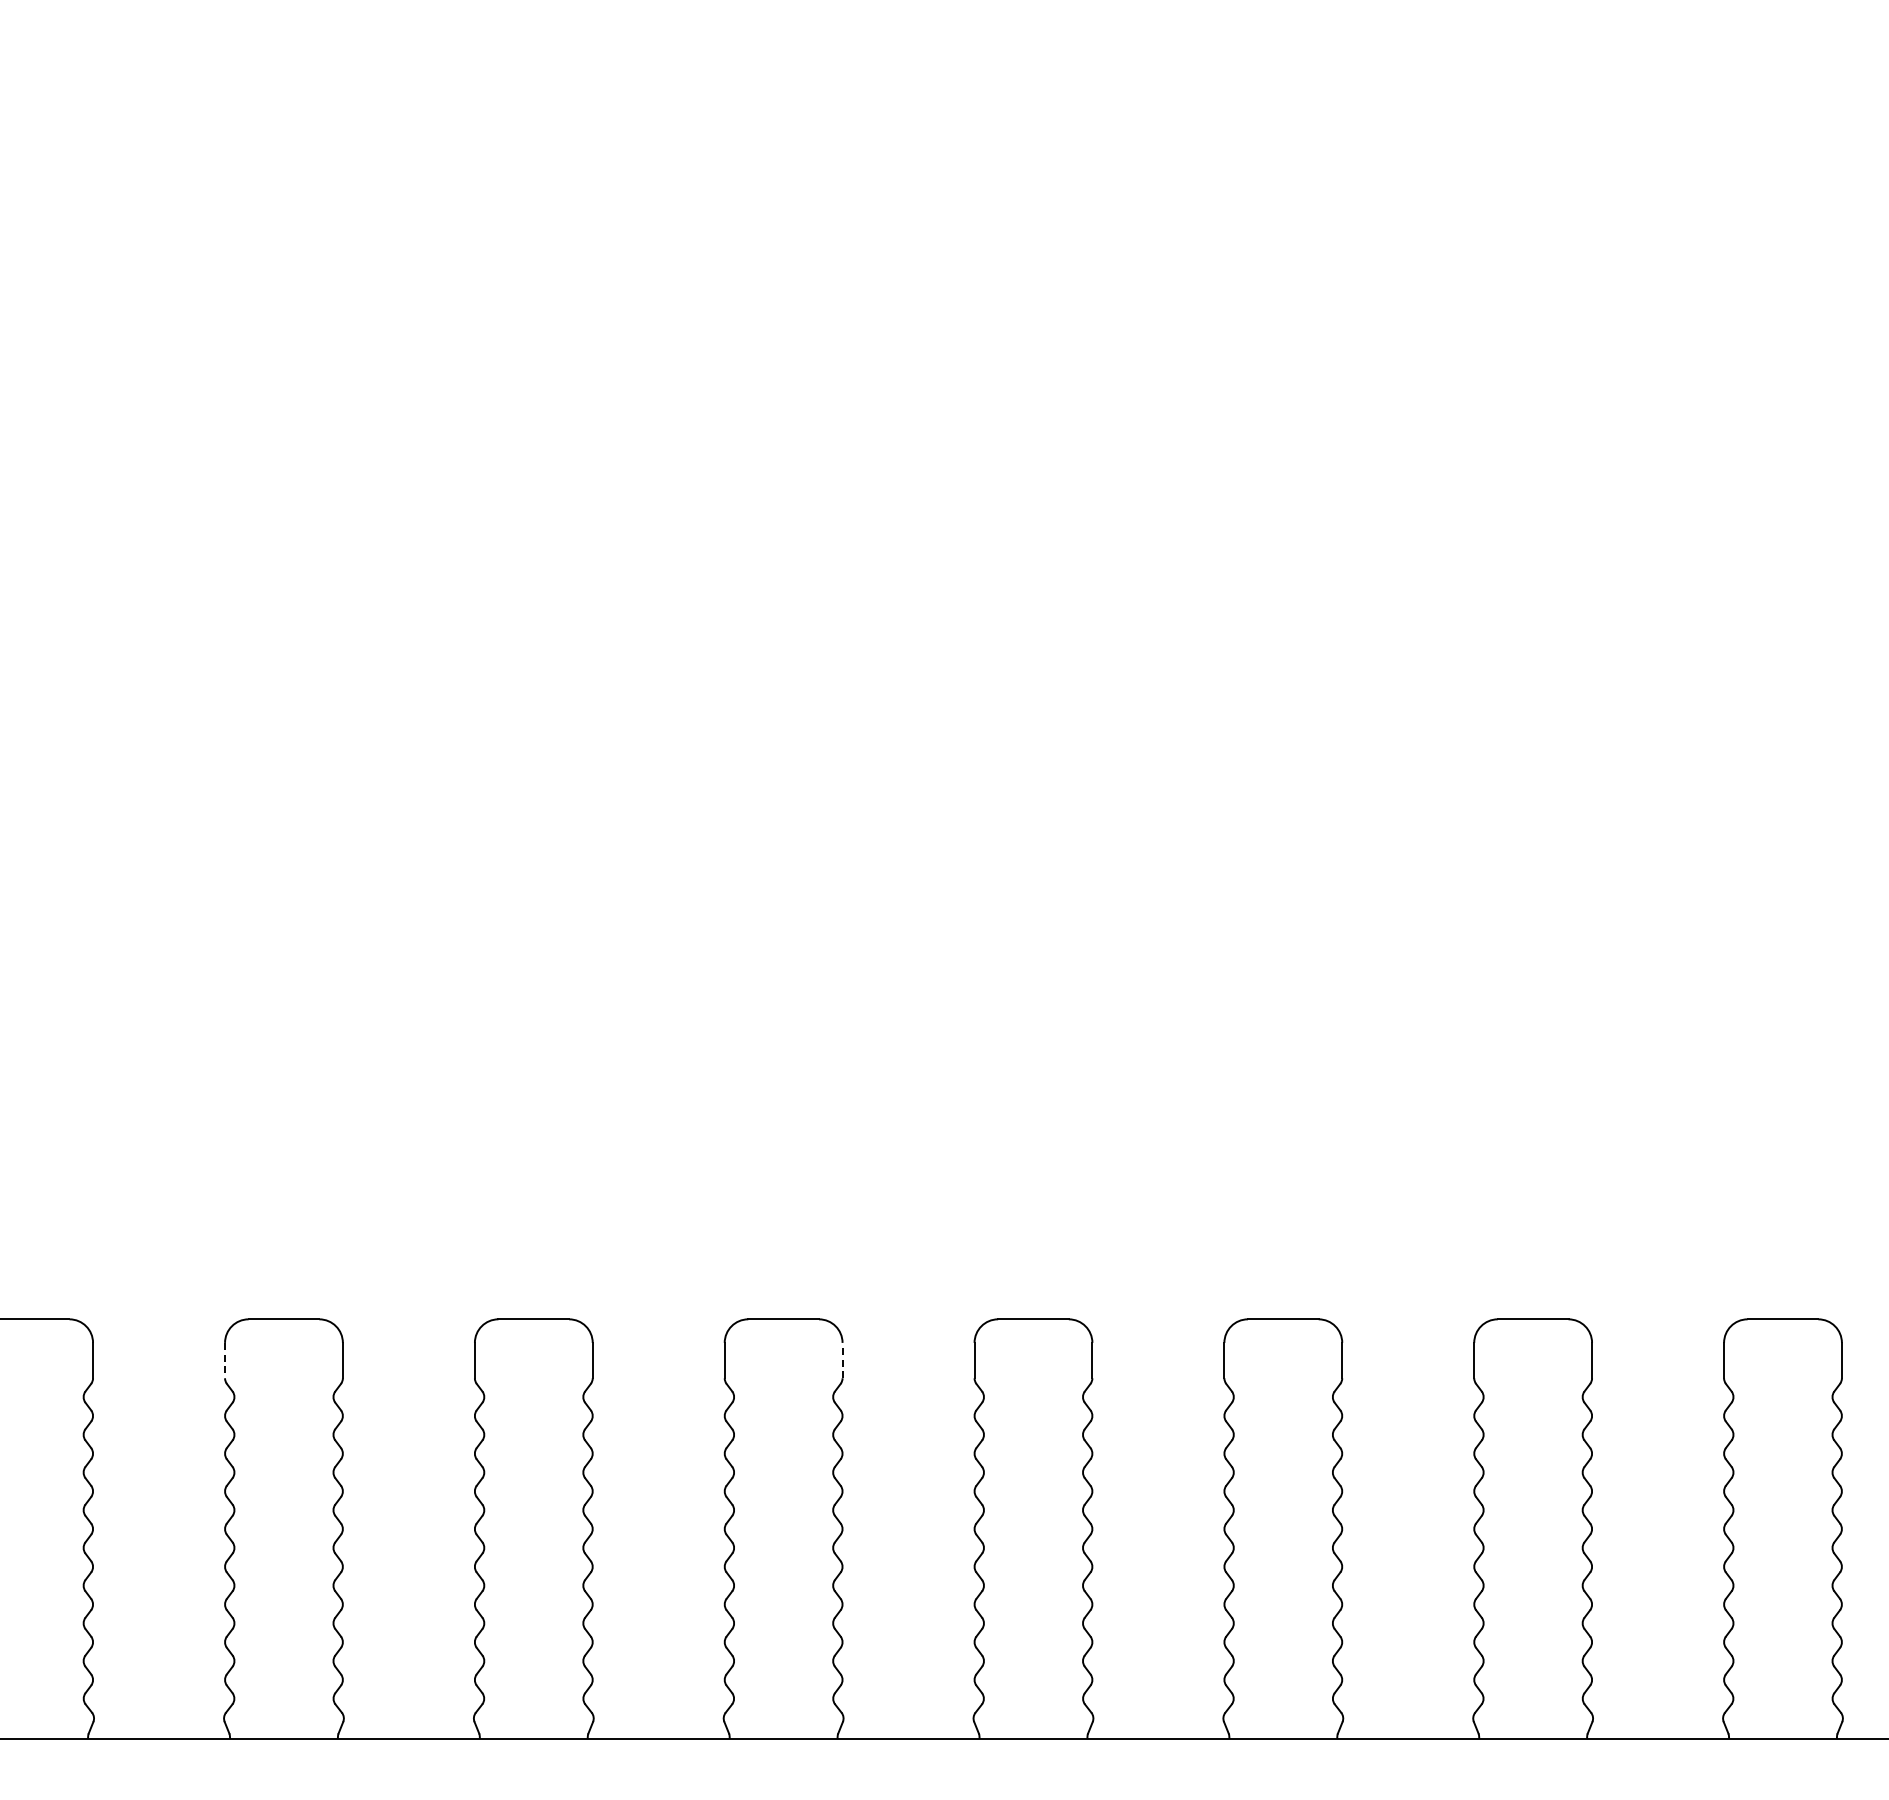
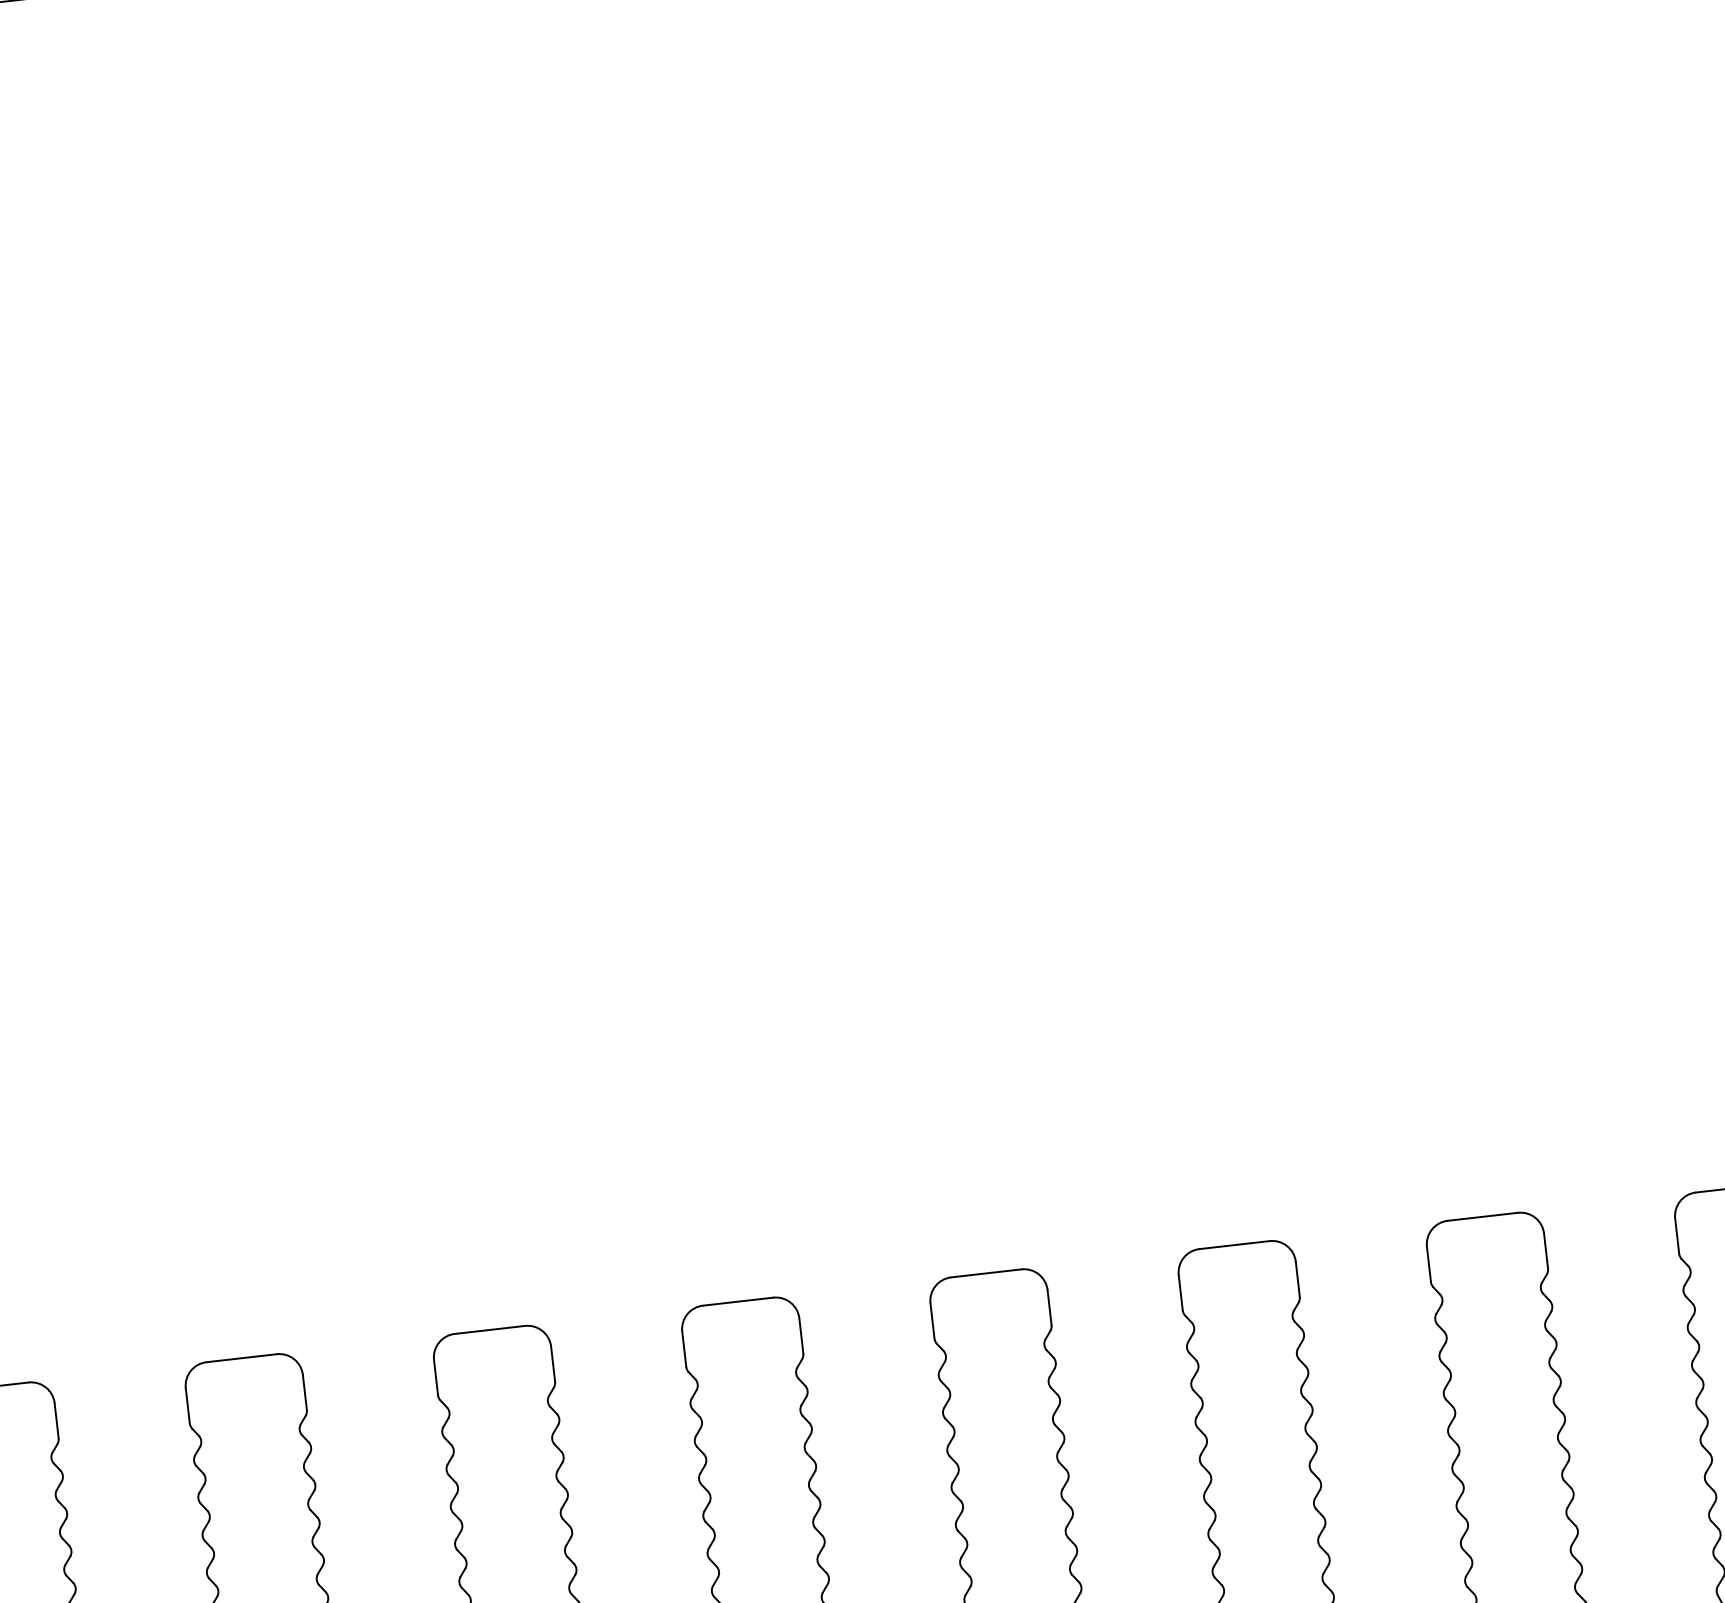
line: (225, 1360) -> (188, 1405), dashed -> solid
line: (842, 1360) -> (801, 1335), dashed -> solid

